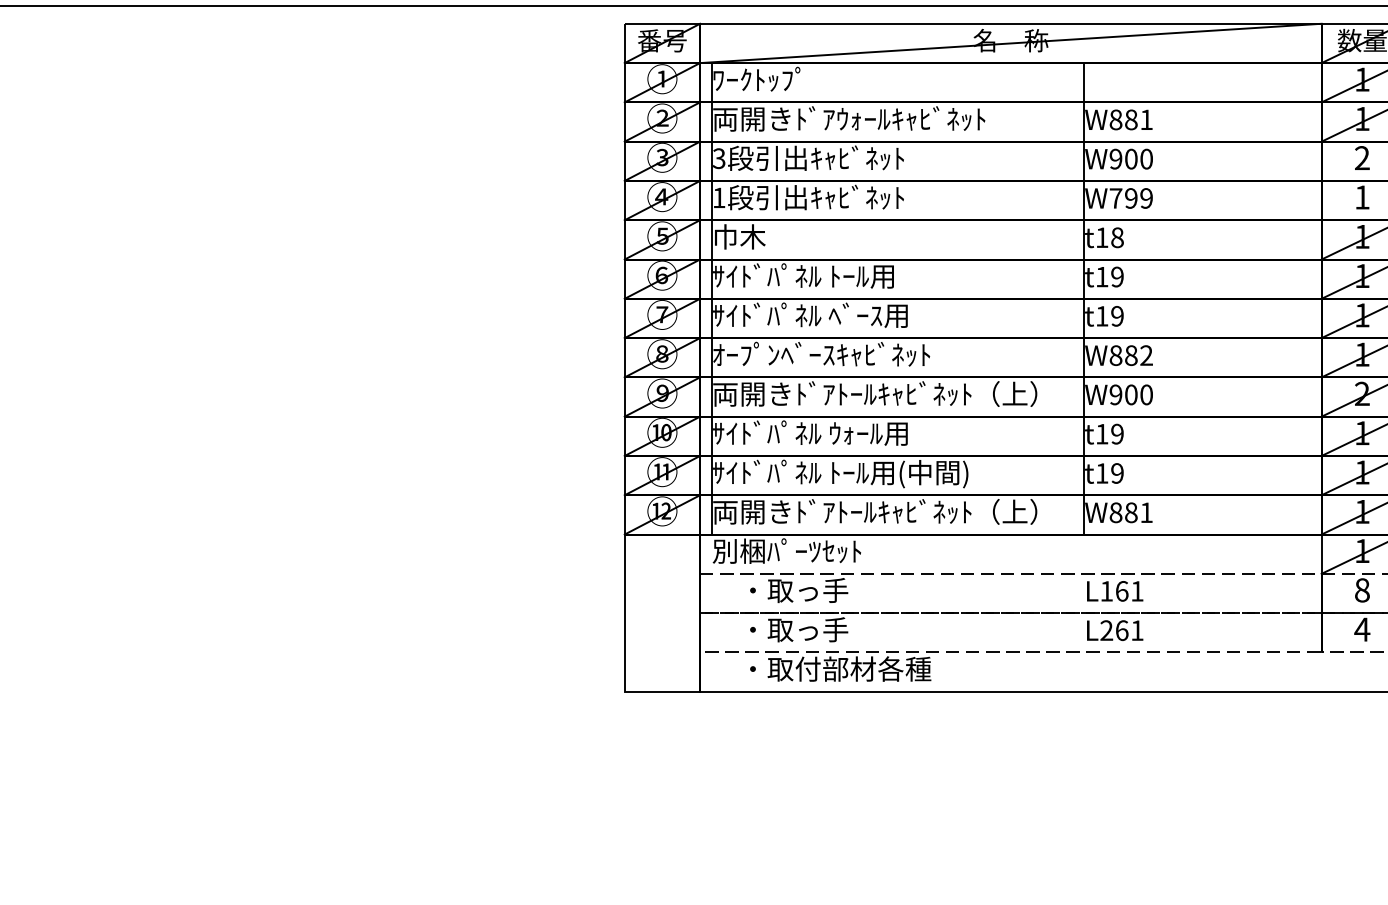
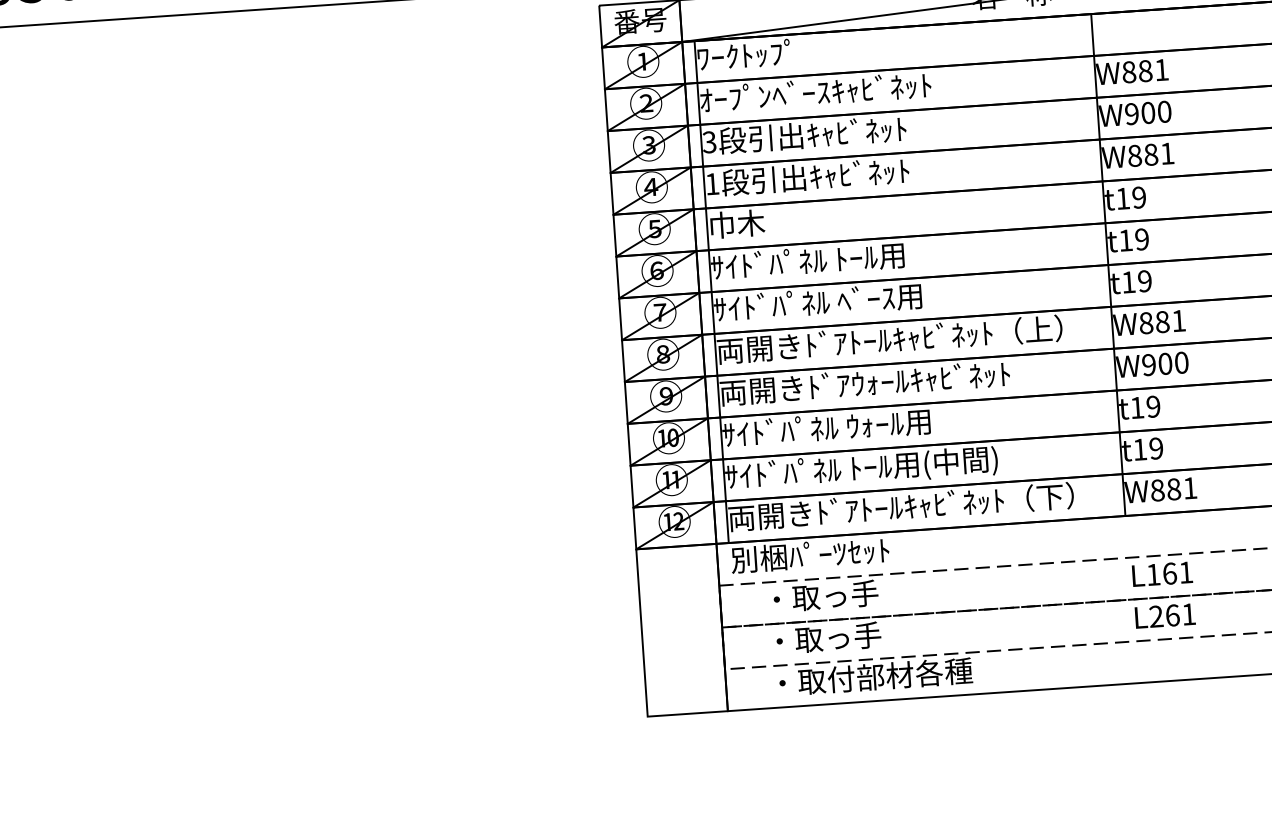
text: (849, 118) -> (845, 90), 両開きﾄﾞｱｳｫｰﾙｷｬﾋﾞﾈｯﾄ -> ｵｰﾌﾟﾝﾍﾞｰｽｷｬﾋﾞﾈｯﾄ
text: (1130, 198) -> (1150, 154), W799 -> W881
text: (1117, 237) -> (1139, 197), t18 -> t19
text: (875, 354) -> (890, 339), ｵｰﾌﾟﾝﾍﾞｰｽｷｬﾋﾞﾈｯﾄ -> 両開きﾄﾞｱﾄｰﾙｷｬﾋﾞﾈｯﾄ（上）
text: (1146, 355) -> (1178, 320), W882 -> W881
text: (937, 393) -> (958, 376), 両開きﾄﾞｱﾄｰﾙｷｬﾋﾞﾈｯﾄ（上） -> 両開きﾄﾞｱｳｫｰﾙｷｬﾋﾞﾈｯﾄ
text: (1014, 511) -> (1049, 496), 両開きﾄﾞｱﾄｰﾙｷｬﾋﾞﾈｯﾄ（上） -> 両開きﾄﾞｱﾄｰﾙｷｬﾋﾞﾈｯﾄ（下）

